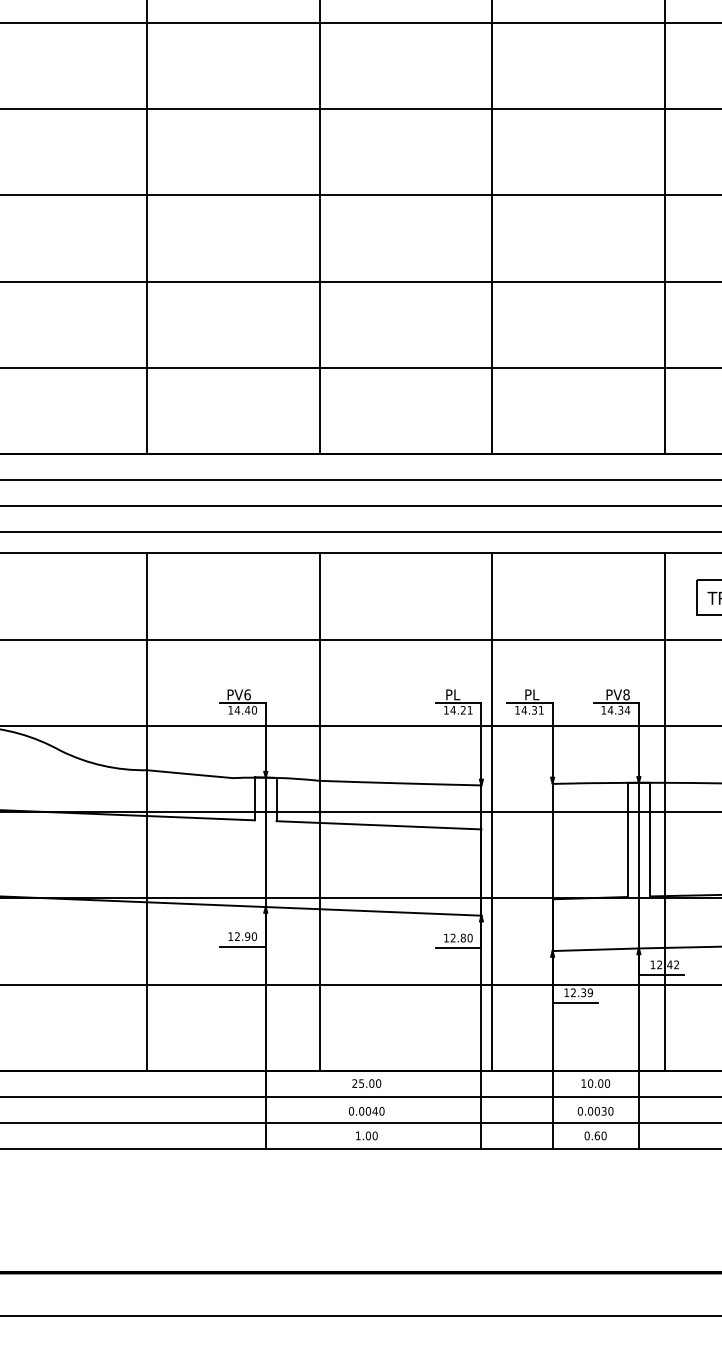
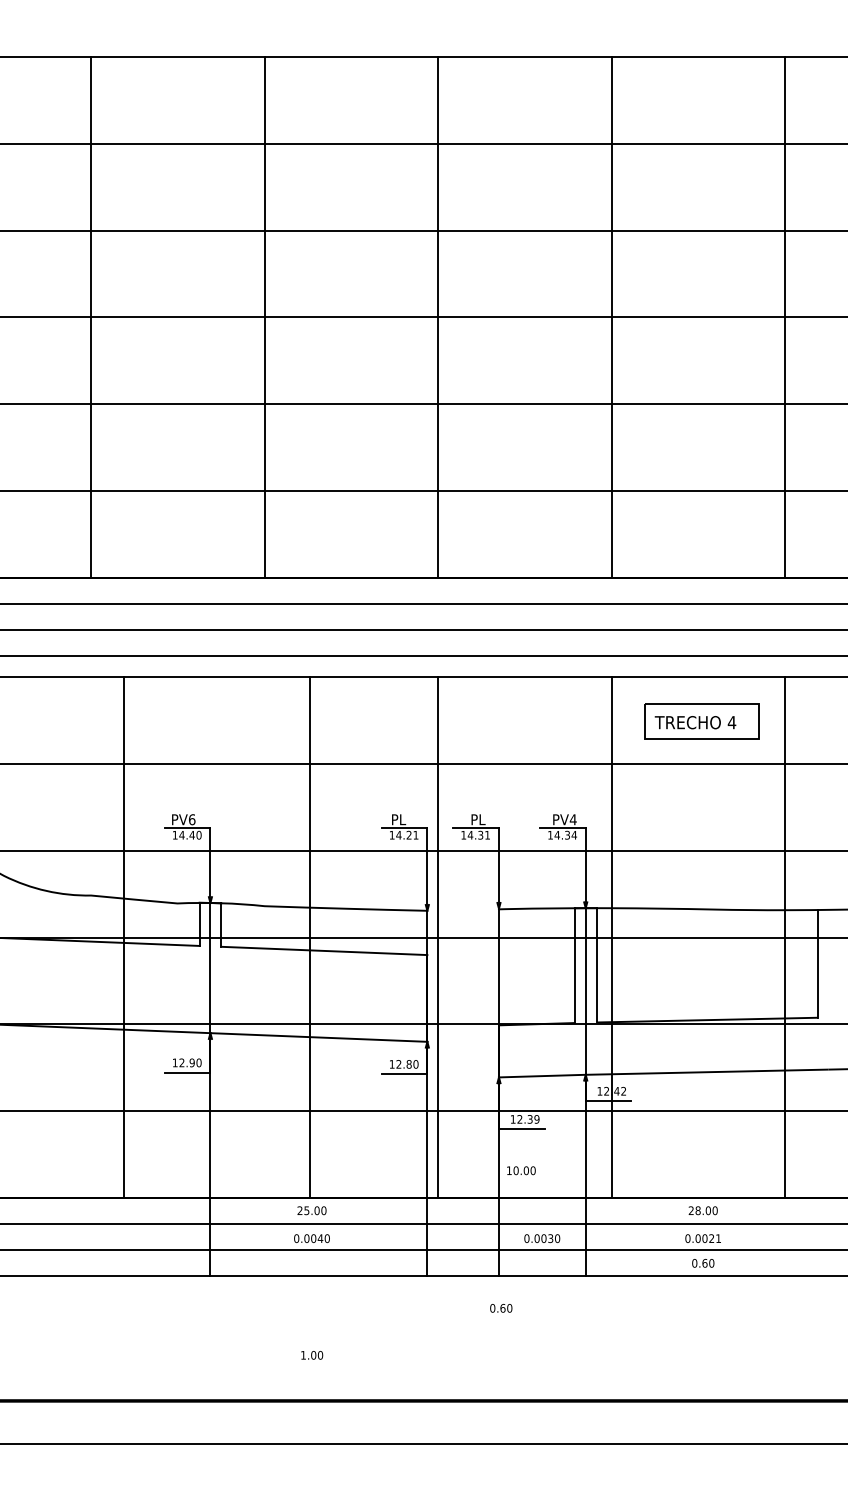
text: (625, 694) -> (572, 819), PV8 -> PV4
line: (147, 811) -> (124, 937), moved
line: (319, 811) -> (309, 937), moved
text: (595, 1083) -> (521, 1170), moved
text: (367, 1136) -> (312, 1355), moved
text: (595, 1136) -> (501, 1308), moved

